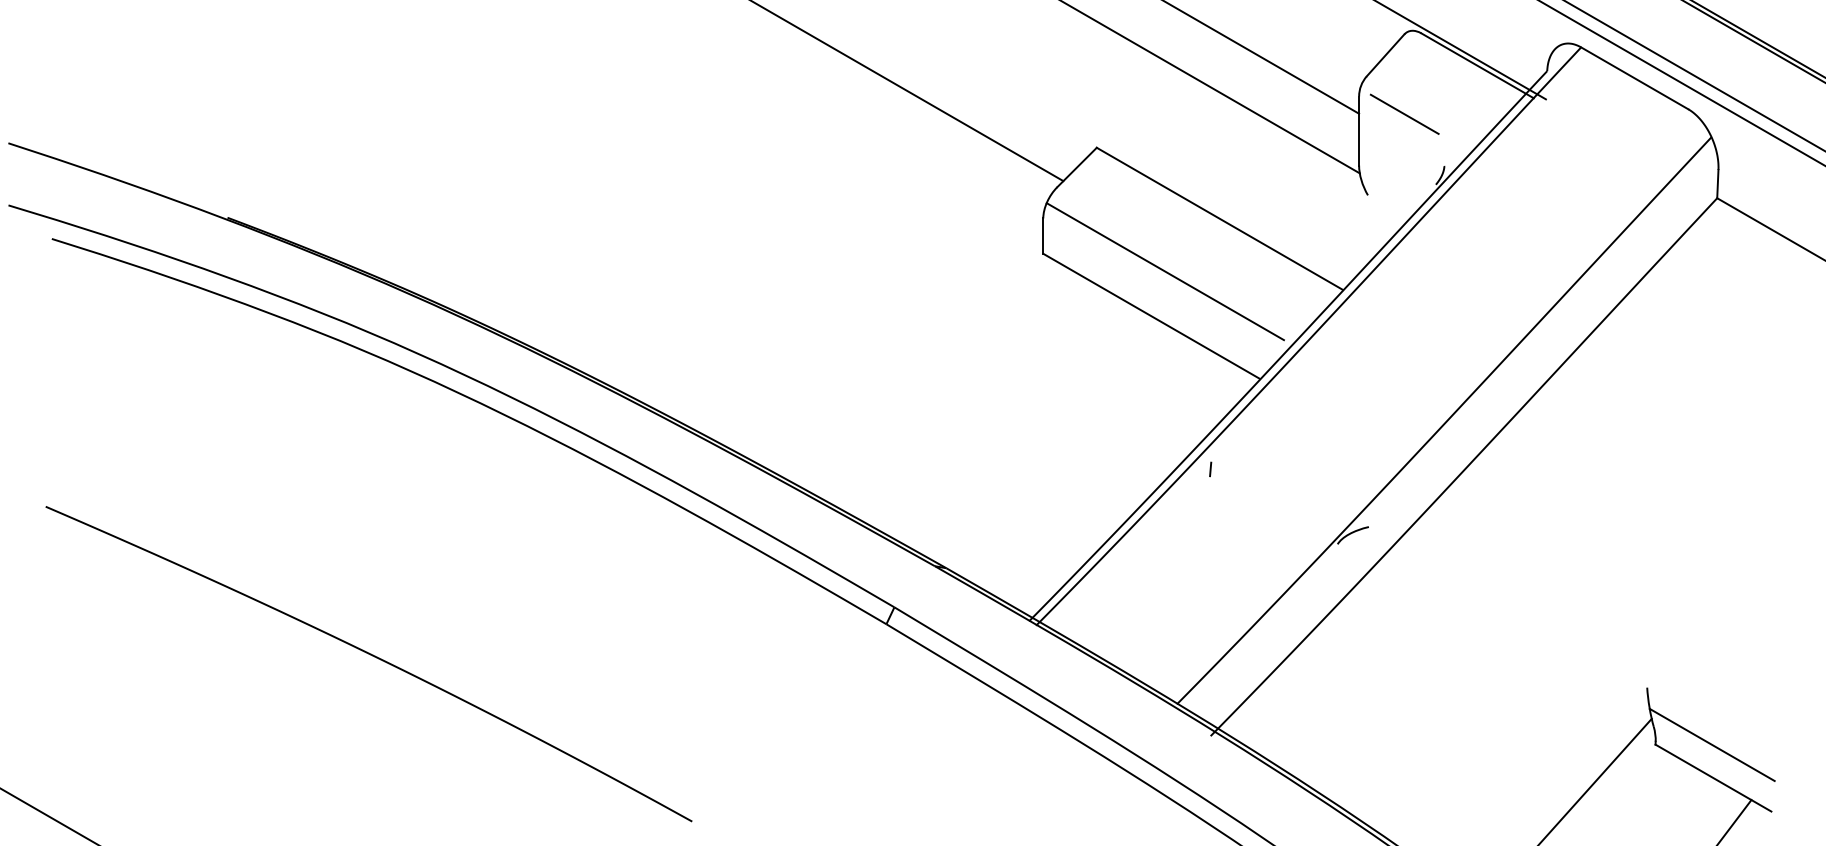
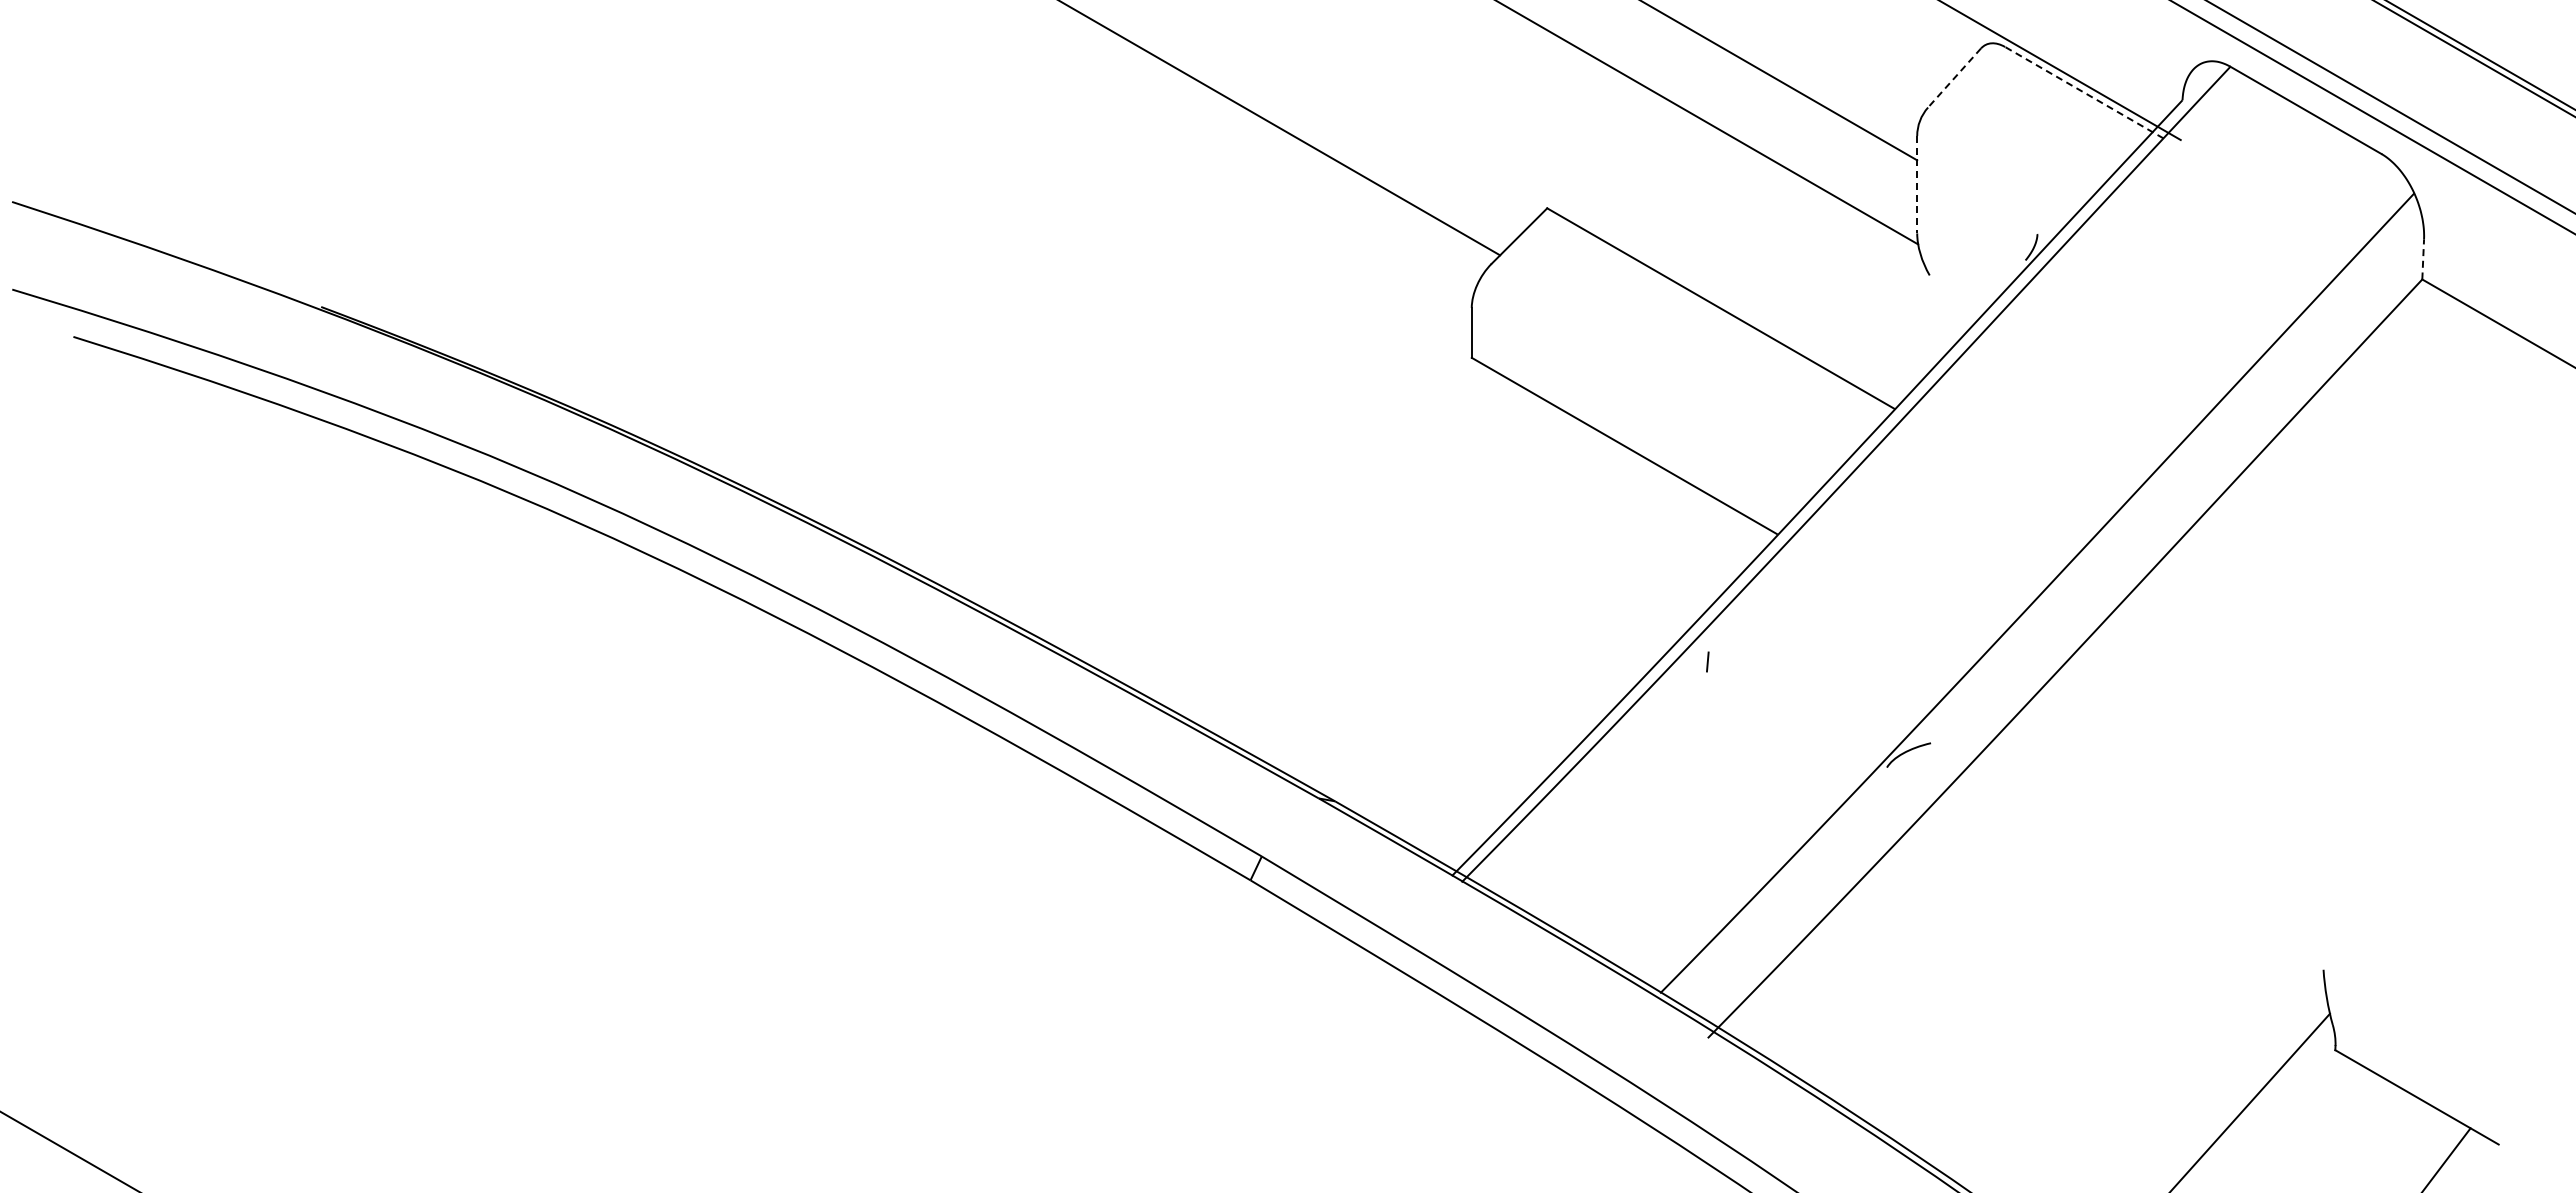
line: (1385, 55) -> (1954, 77), solid -> dashed
line: (1477, 65) -> (2083, 92), solid -> dashed
line: (1404, 113) -> (1981, 160), removed
line: (1359, 130) -> (1917, 184), solid -> dashed
line: (1718, 184) -> (2423, 259), solid -> dashed
line: (1165, 271) -> (1643, 382), removed
curve: (372, 656) -> (525, 925), removed
line: (1712, 744) -> (2415, 1050), removed

